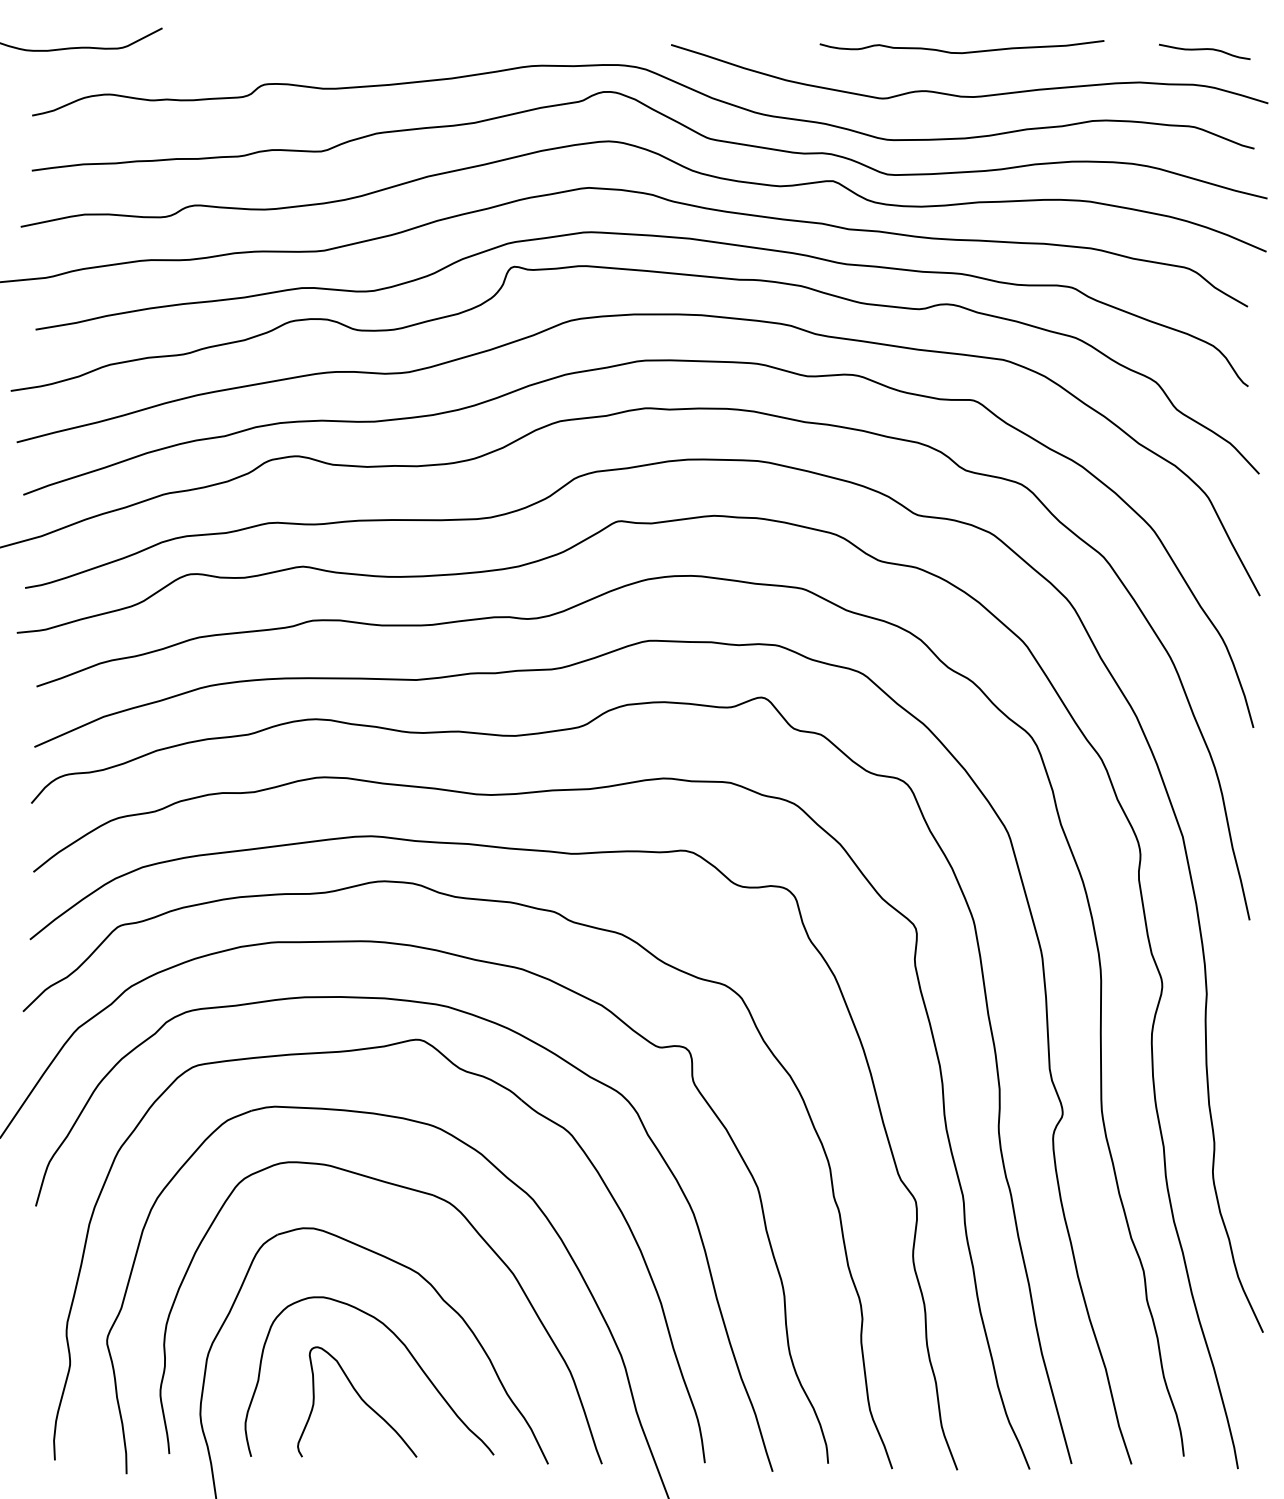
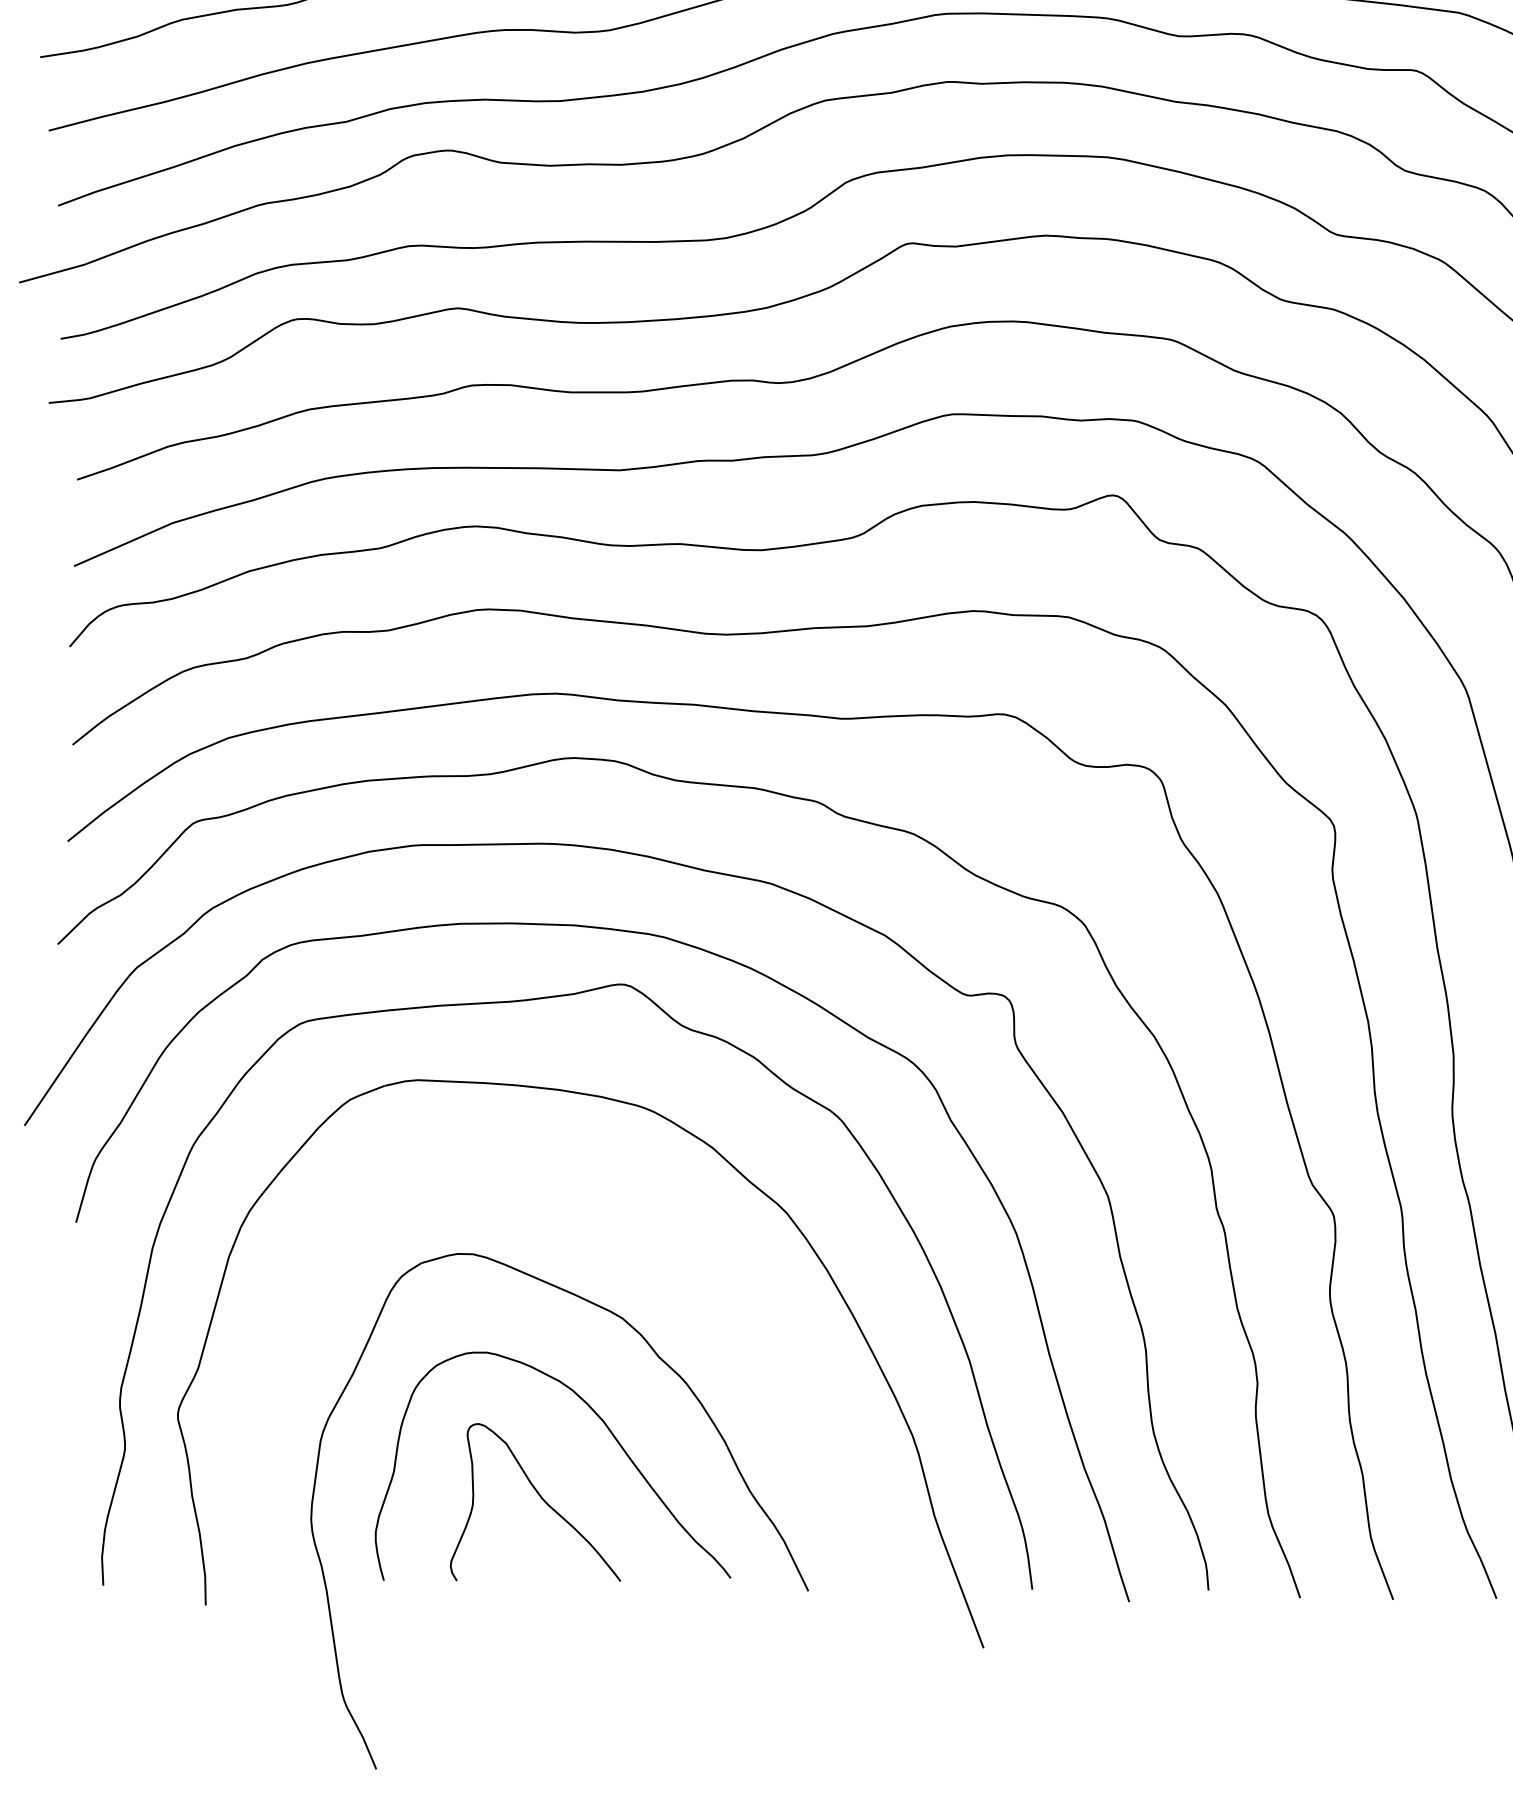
part: (478, 1235) -> (708, 1264), removed

